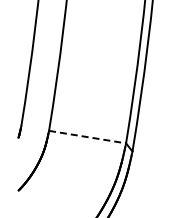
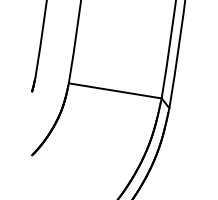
line: (88, 137) -> (116, 91), dashed -> solid

